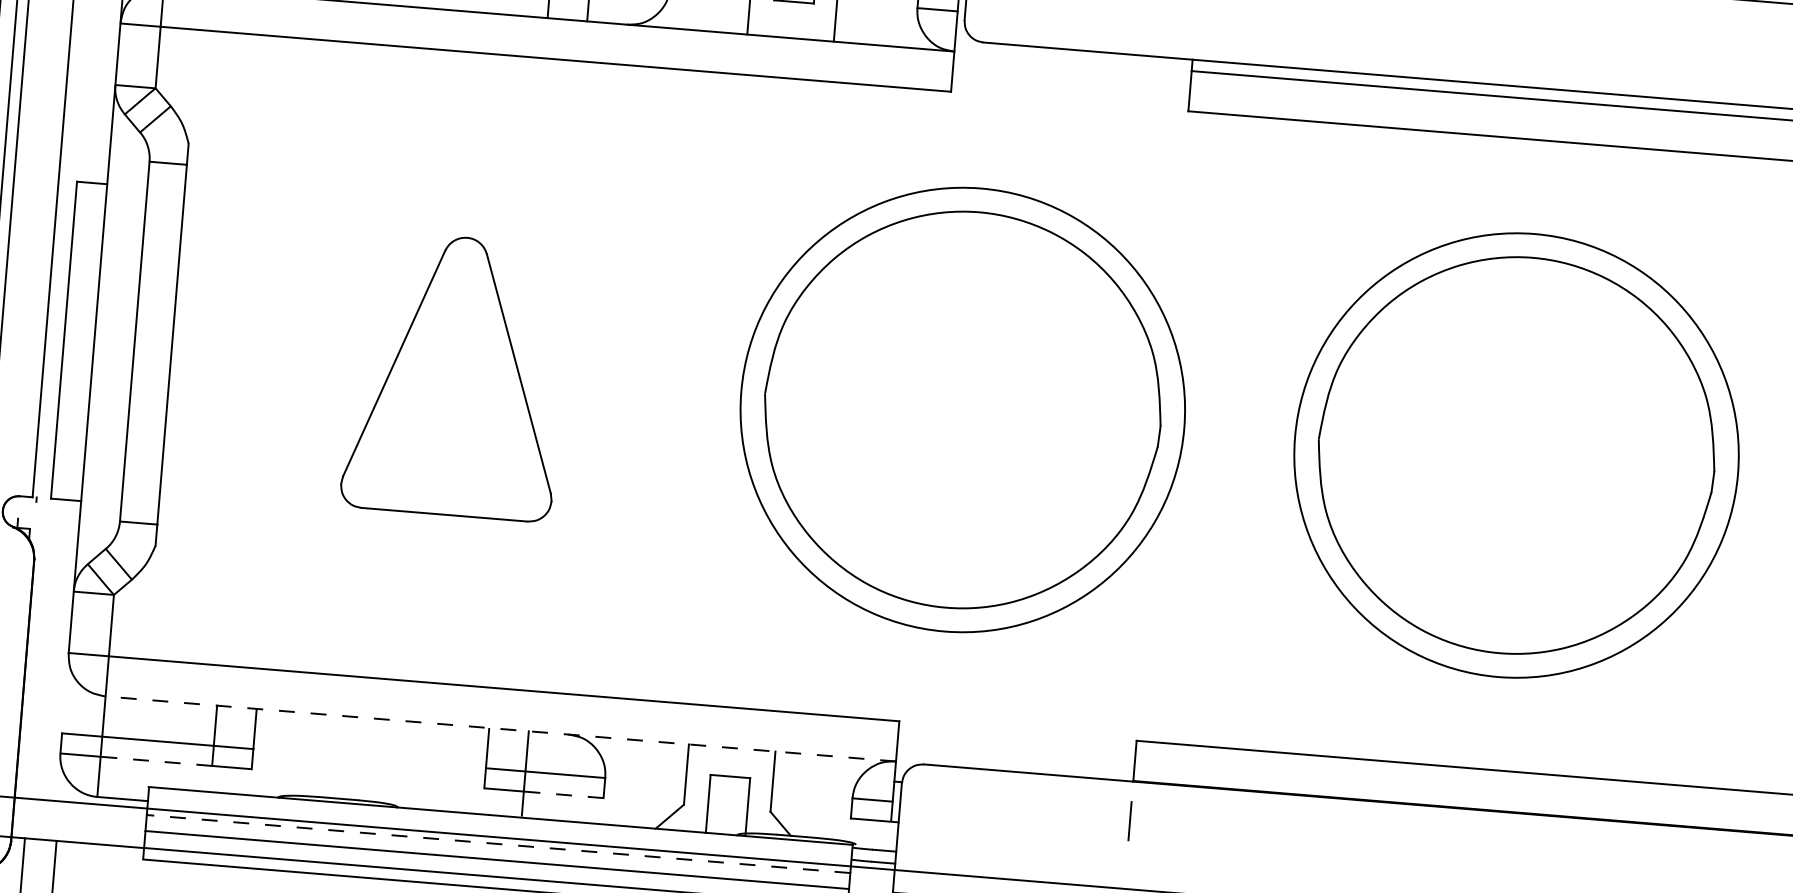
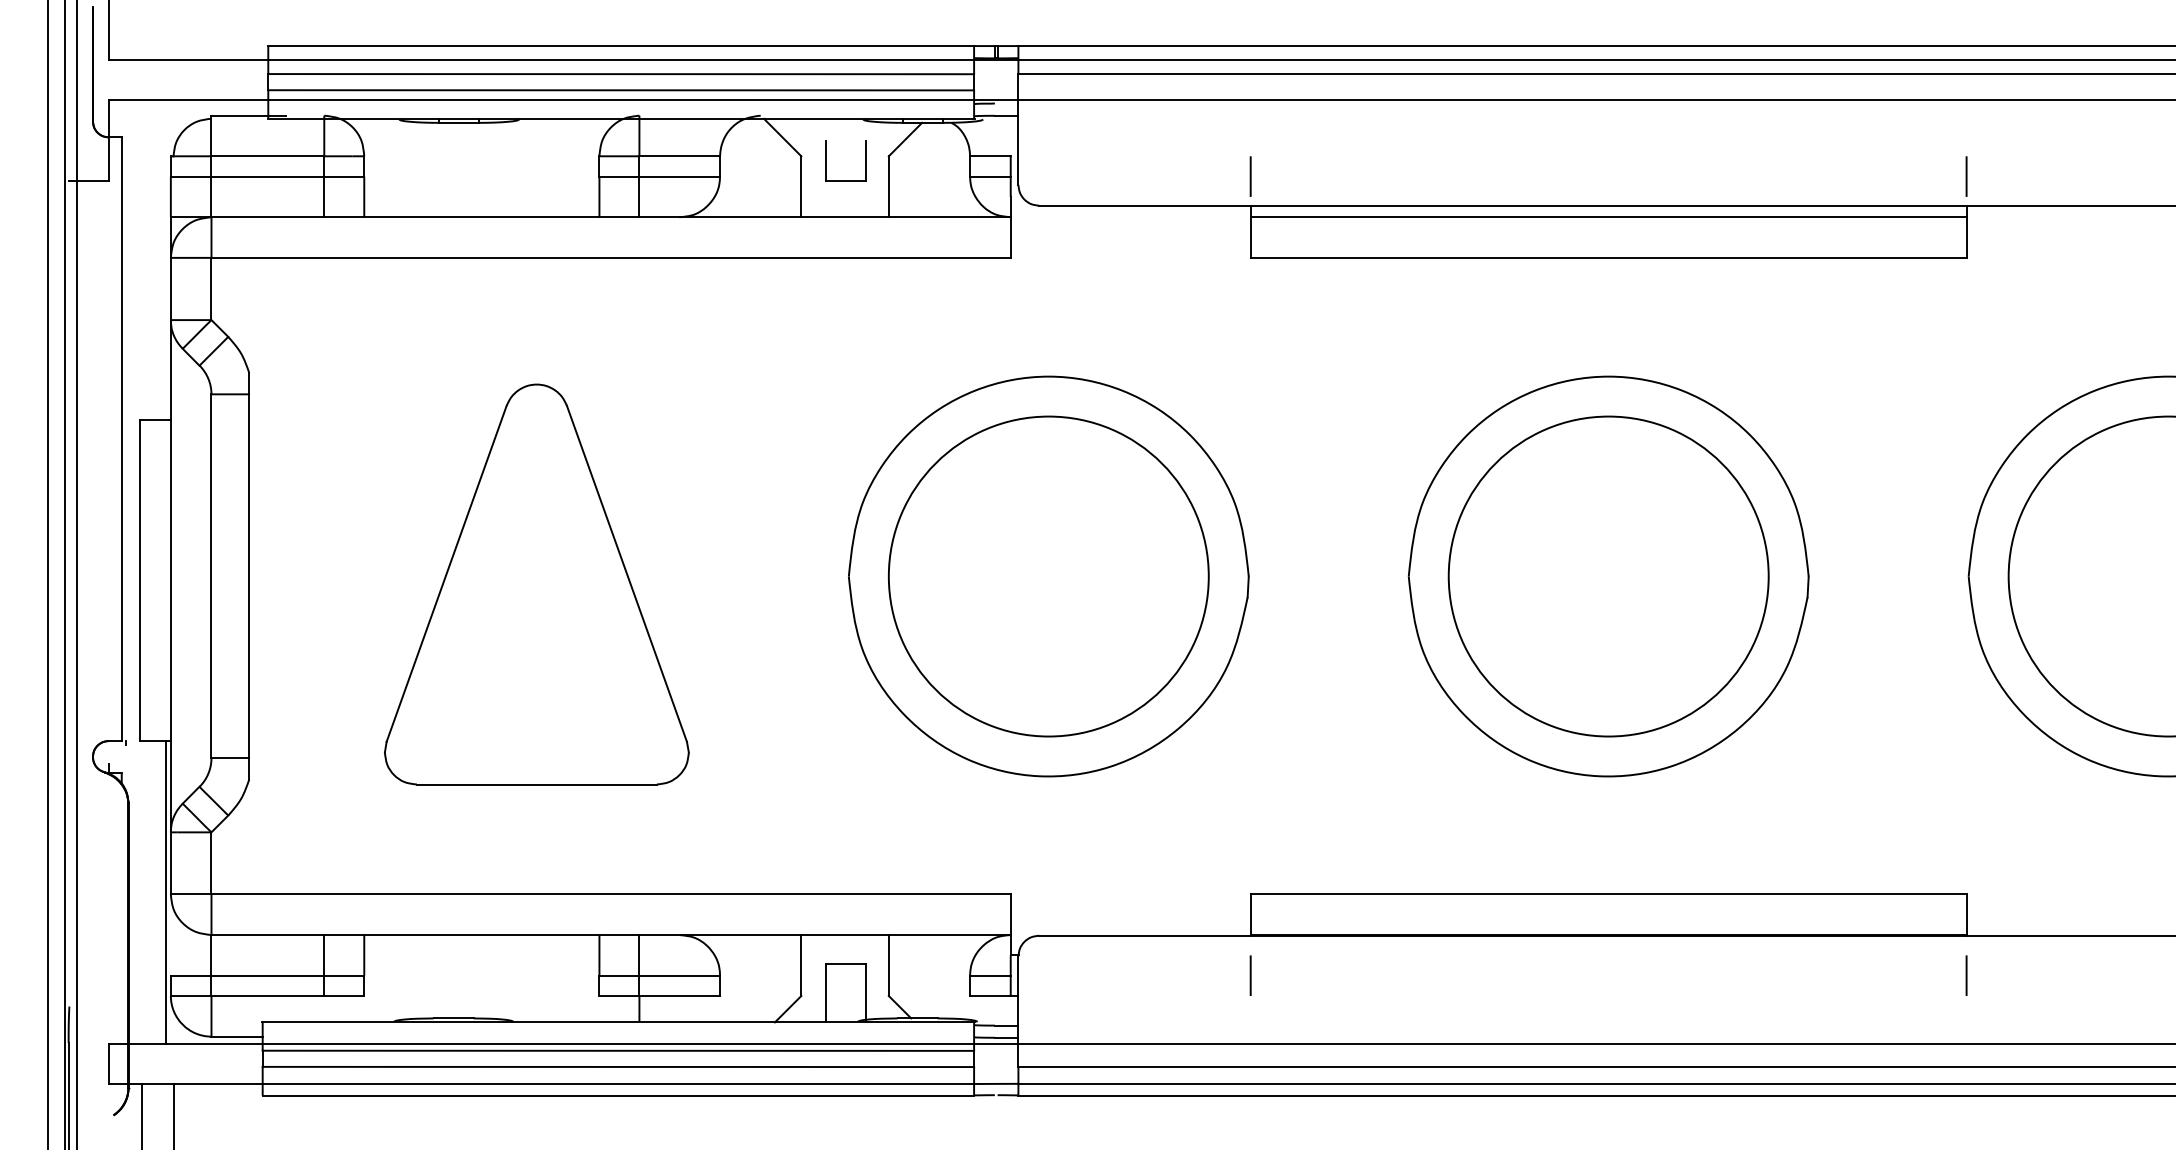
line: (1194, 30) -> (1250, 176), added
part: (455, 376) -> (536, 584), size x1.43
circle: (962, 409) -> (1048, 576), size x0.71
circle: (1516, 455) -> (1608, 576), size x0.71
line: (63, 650) -> (165, 892), added
line: (501, 729) -> (611, 935), dashed -> solid
line: (155, 761) -> (267, 996), dashed -> solid
line: (563, 795) -> (679, 996), dashed -> solid
line: (498, 843) -> (618, 1050), dashed -> solid

